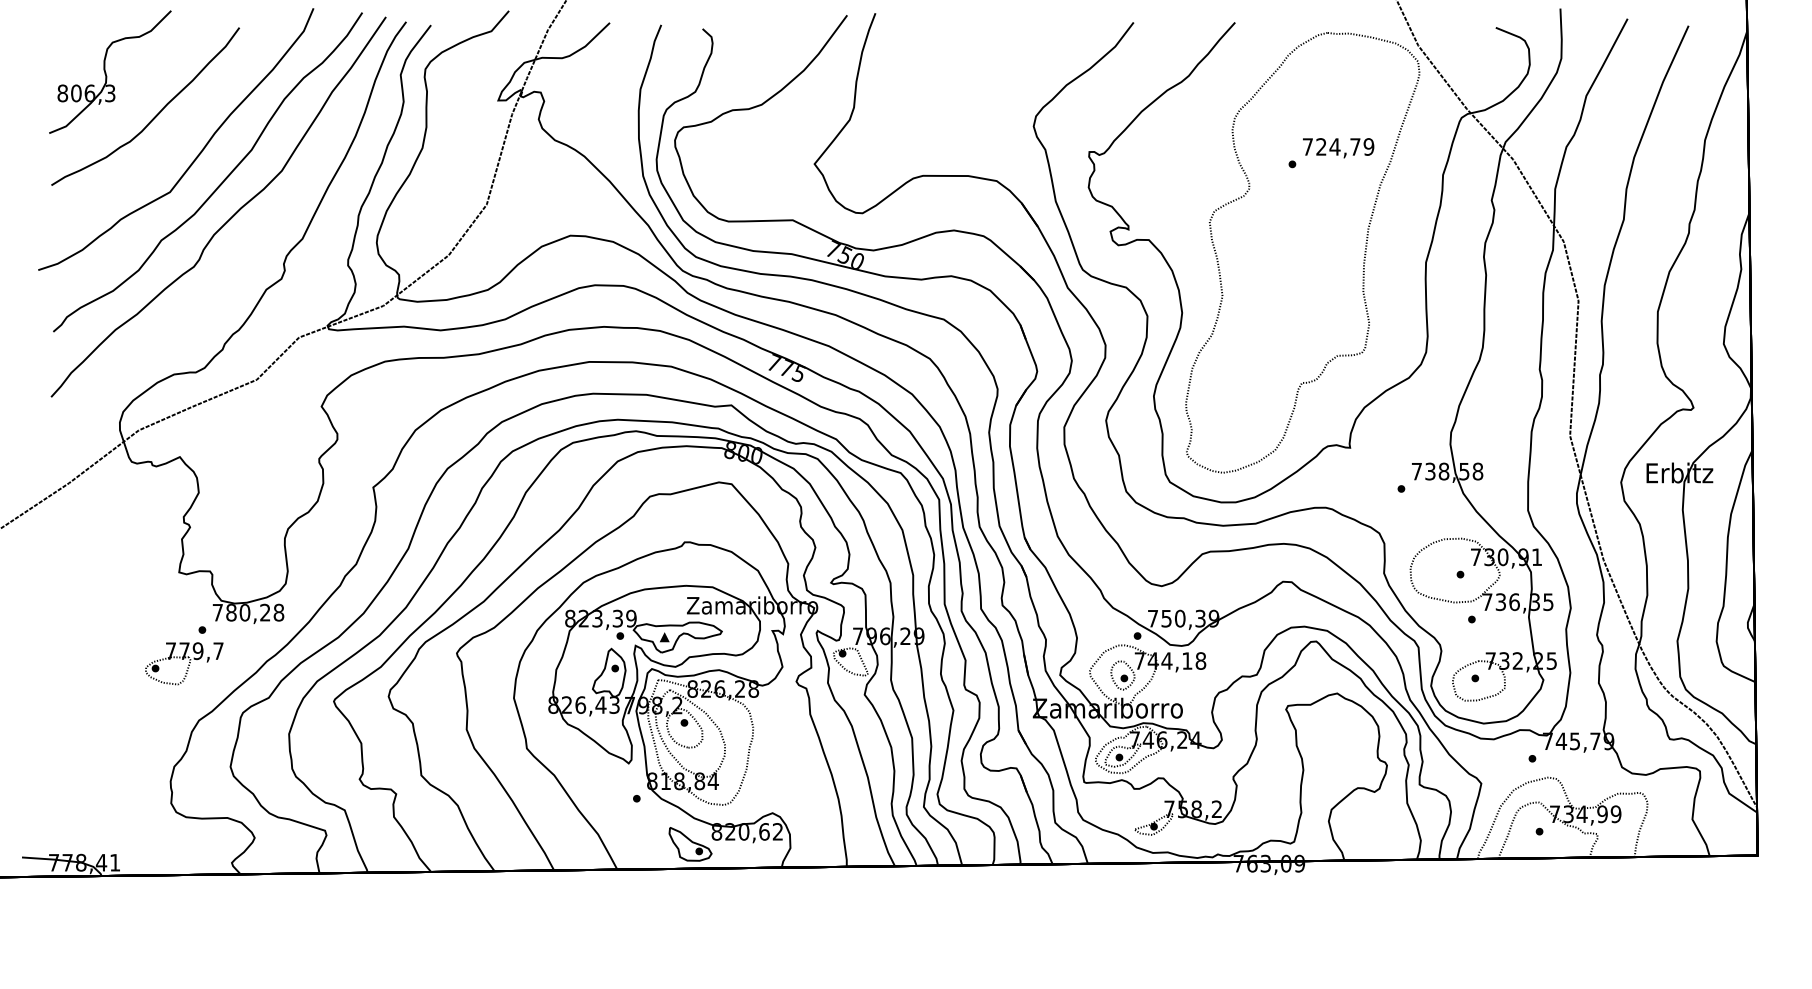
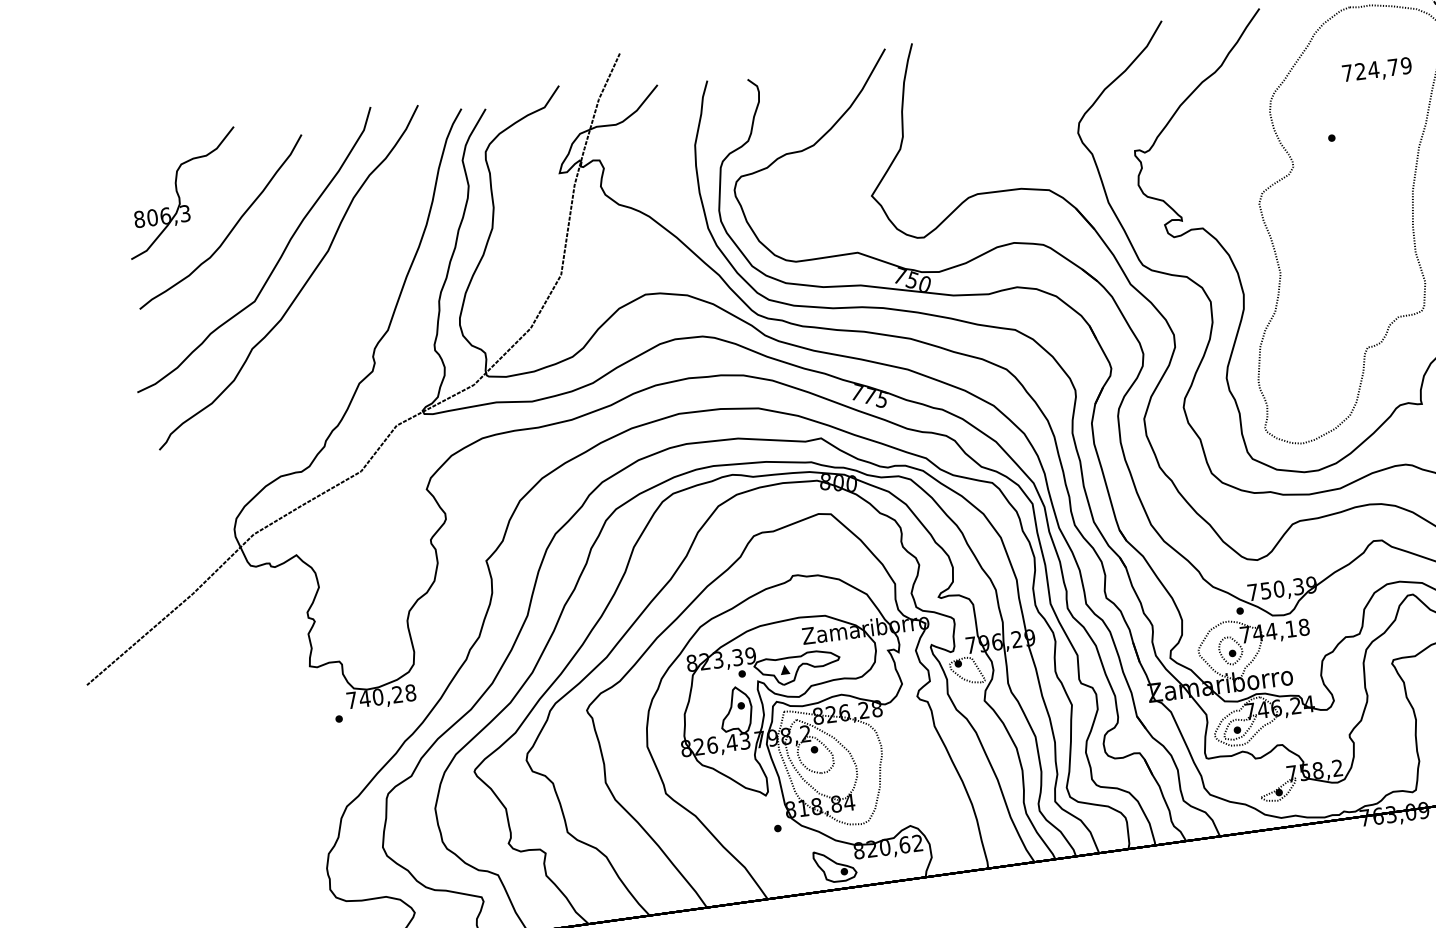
text: (1338, 148) -> (1377, 70), moved
curve: (230, 217) -> (316, 318), removed
text: (230, 612) -> (364, 698), 780,28 -> 740,28
part: (184, 663) -> (326, 753), removed

